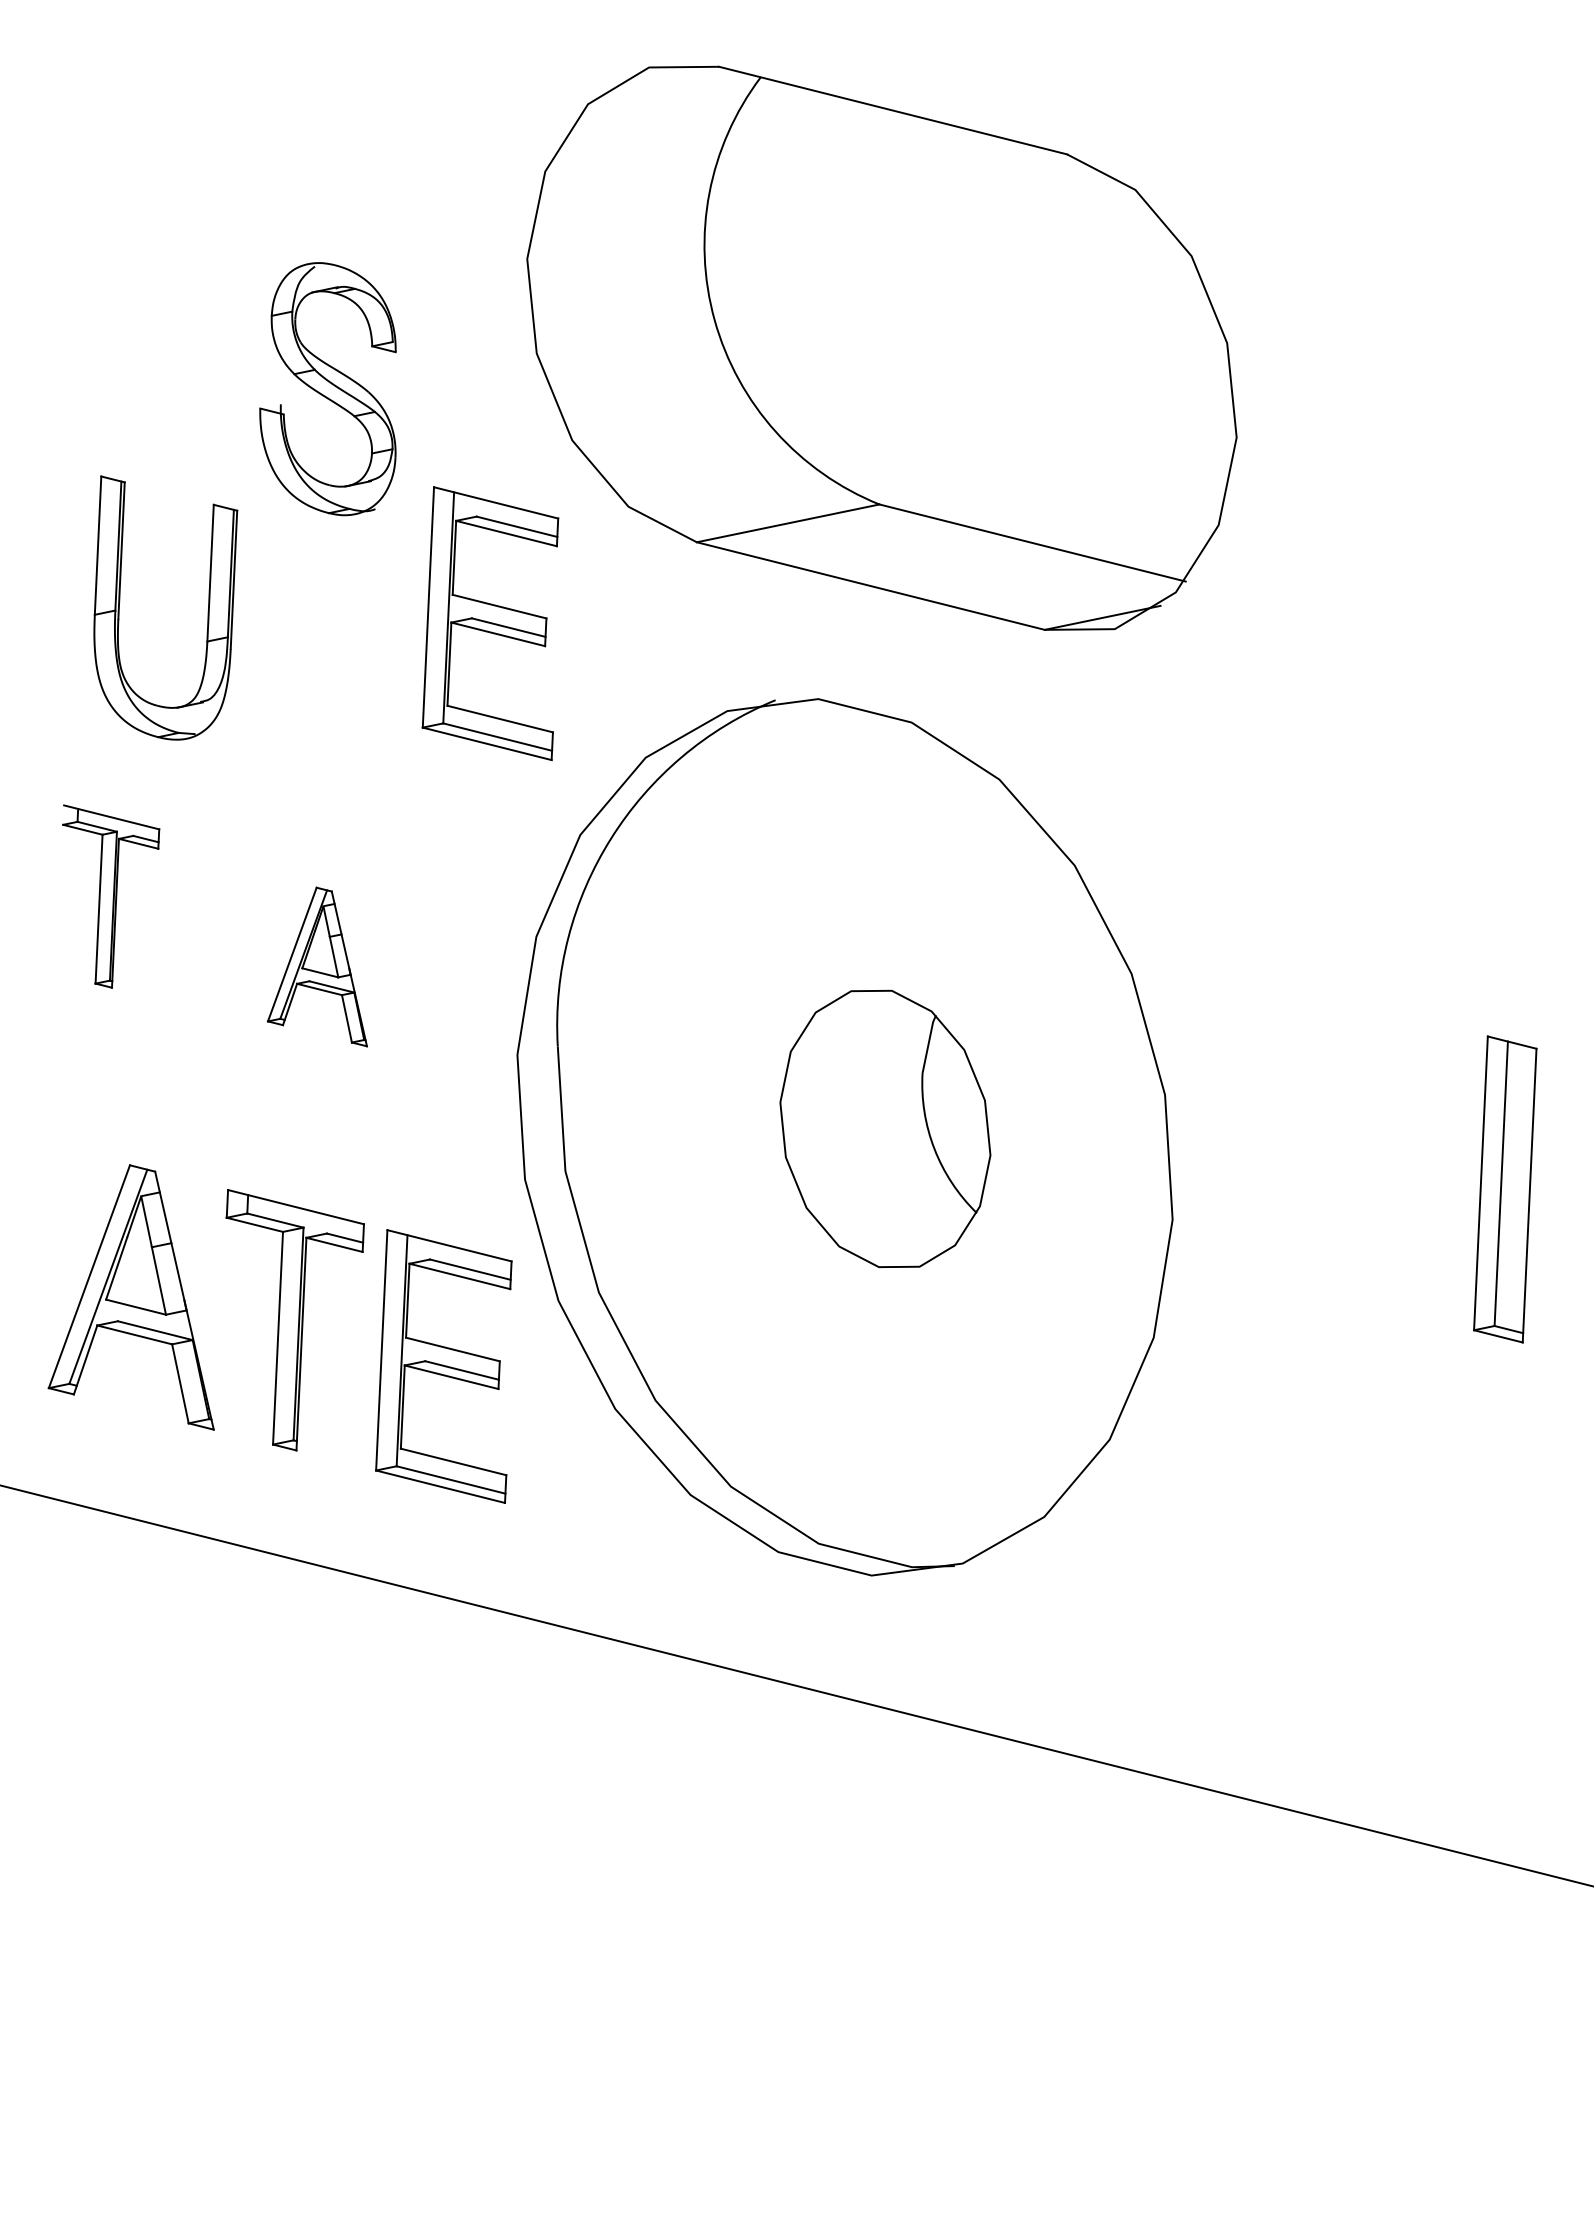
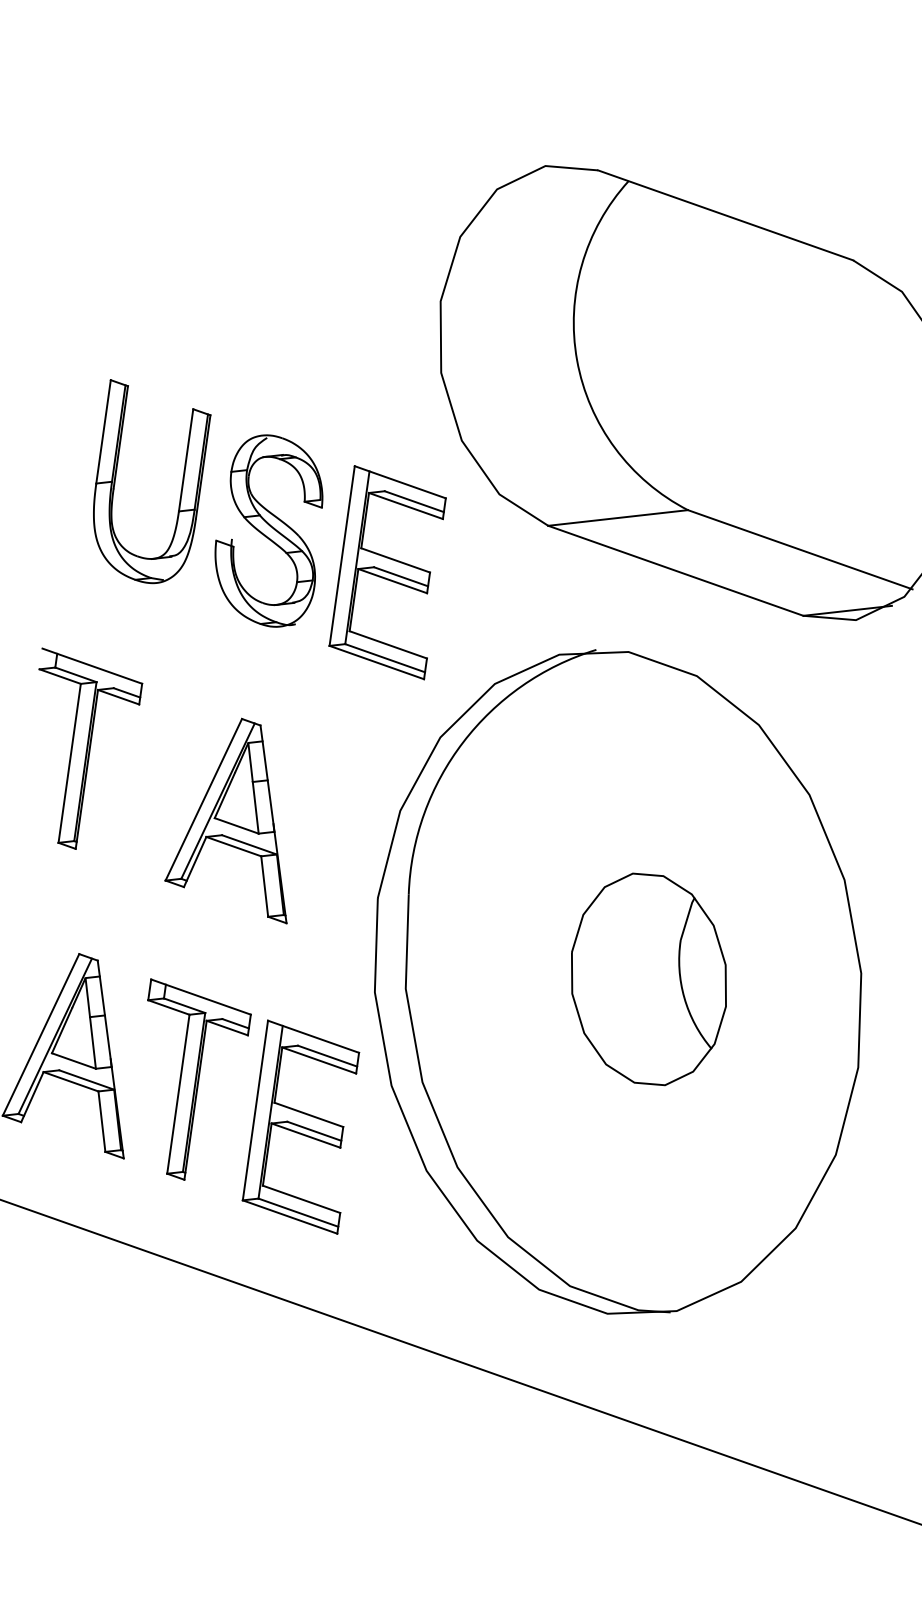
part: (327, 389) -> (268, 531), moved
part: (207, 611) -> (181, 488), moved
part: (110, 896) -> (83, 750), size x1.43
part: (317, 966) -> (233, 817), size x1.67

